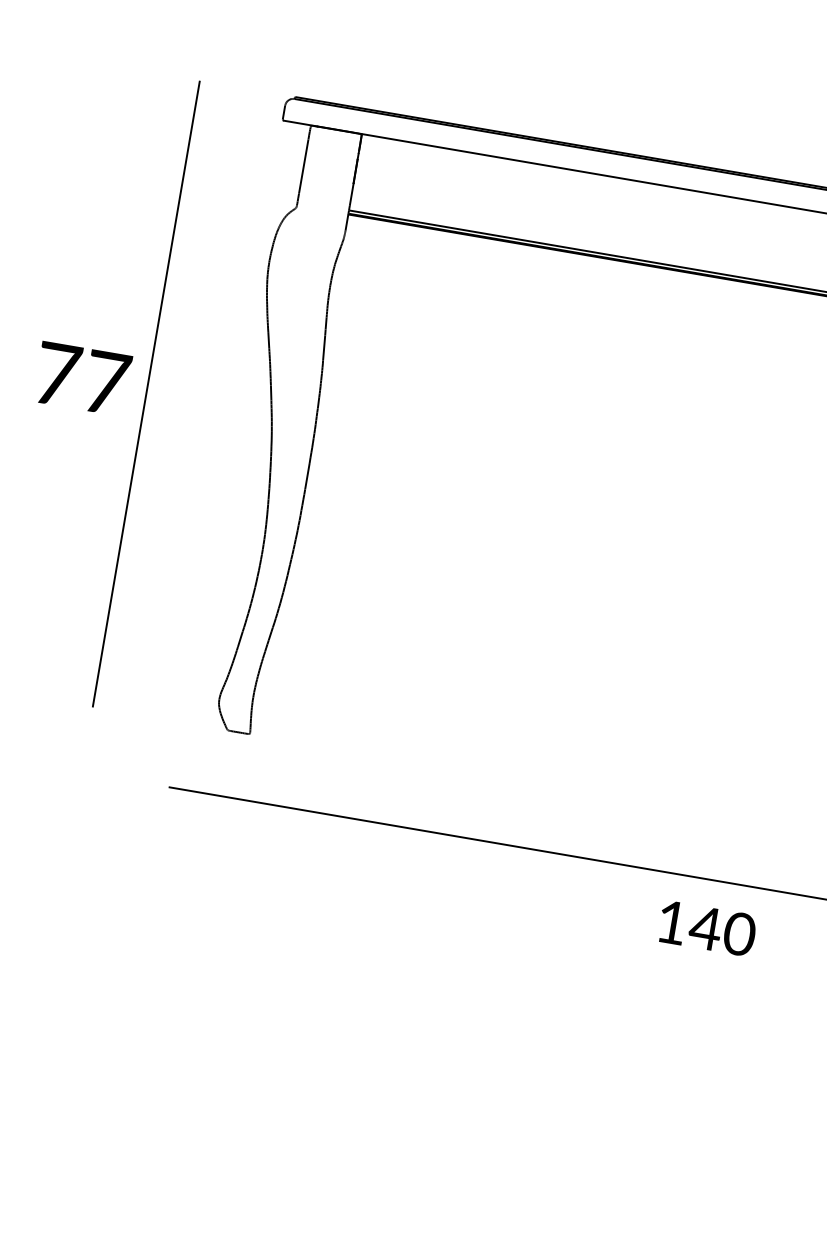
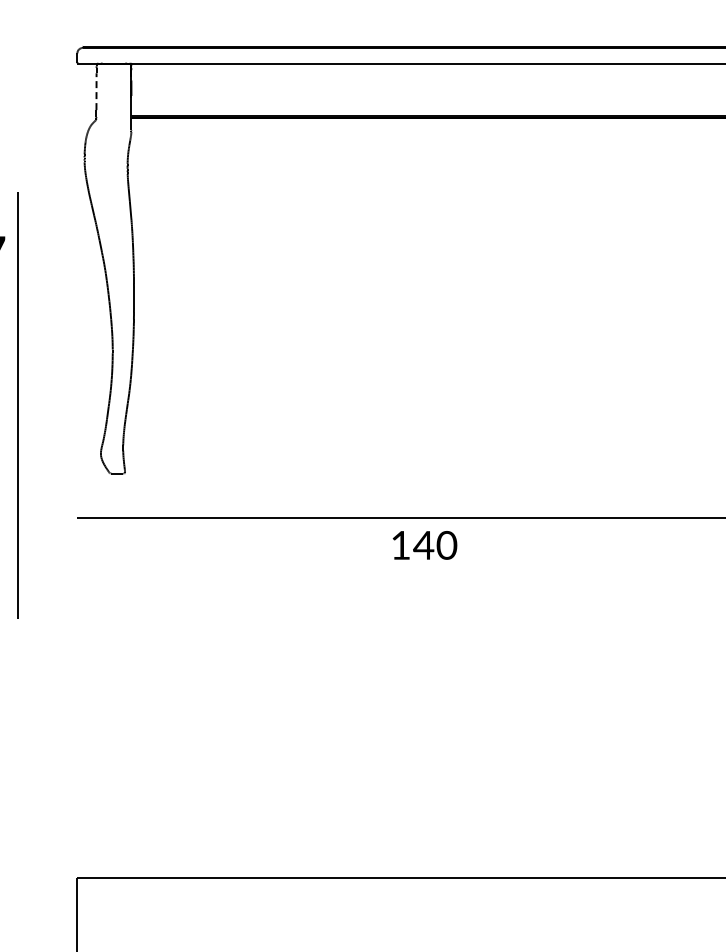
line: (303, 166) -> (96, 91), solid -> dashed
line: (145, 394) -> (17, 405), moved
text: (706, 928) -> (424, 545), moved

